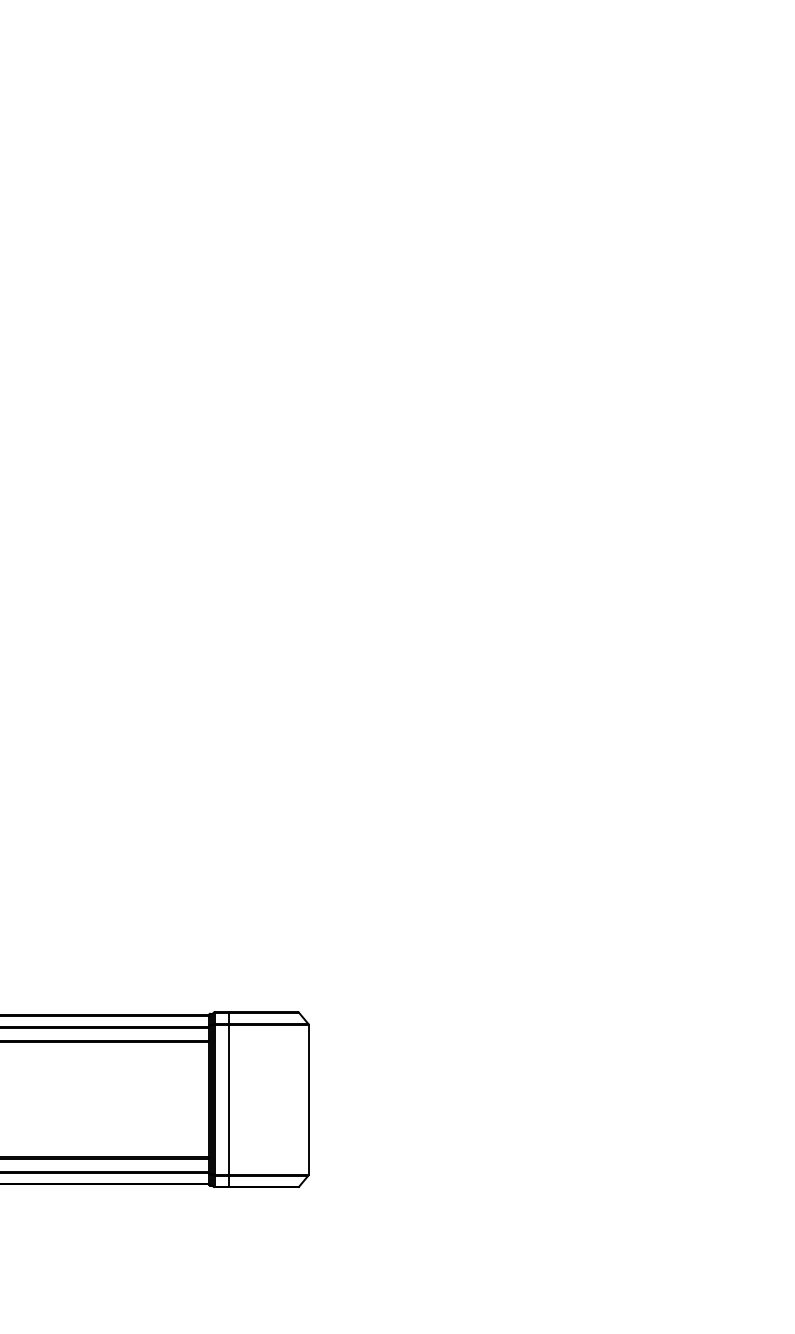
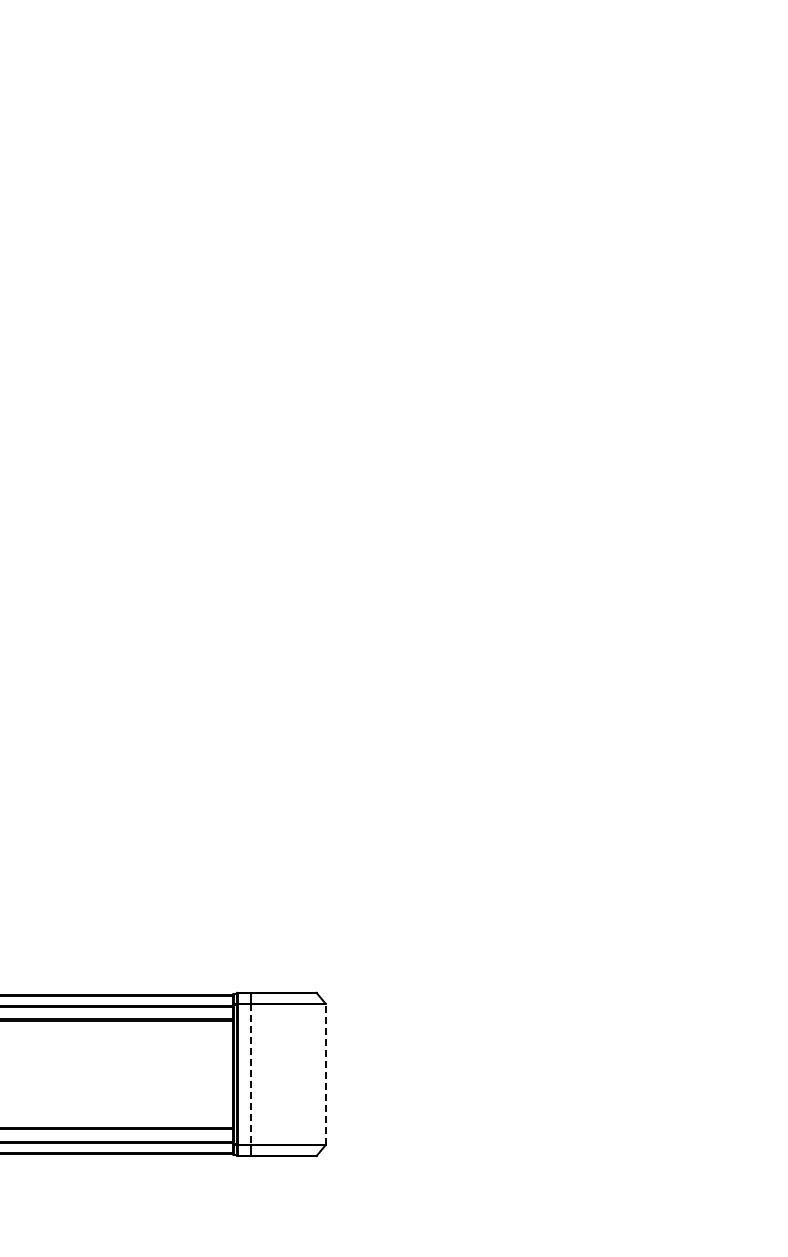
line: (308, 1098) -> (325, 1073), solid -> dashed
line: (229, 1099) -> (251, 1074), solid -> dashed

